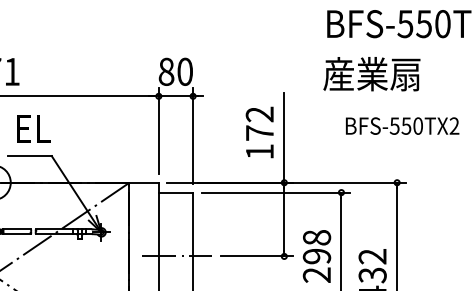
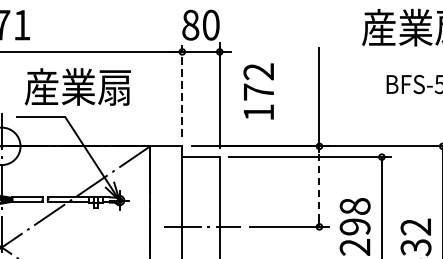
text: (62, 128) -> (77, 87), EL -> 産業扇
line: (158, 130) -> (181, 89), solid -> dashed
text: (259, 132) -> (258, 91), moved
line: (284, 219) -> (319, 186), solid -> dashed

